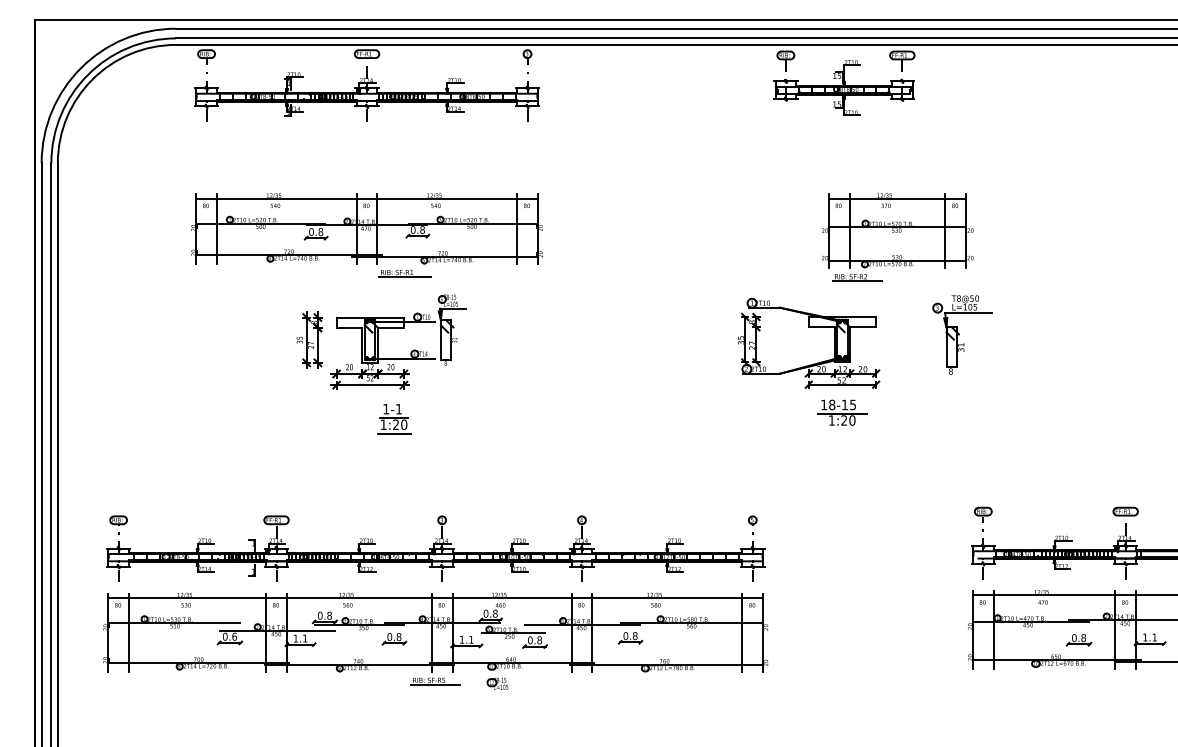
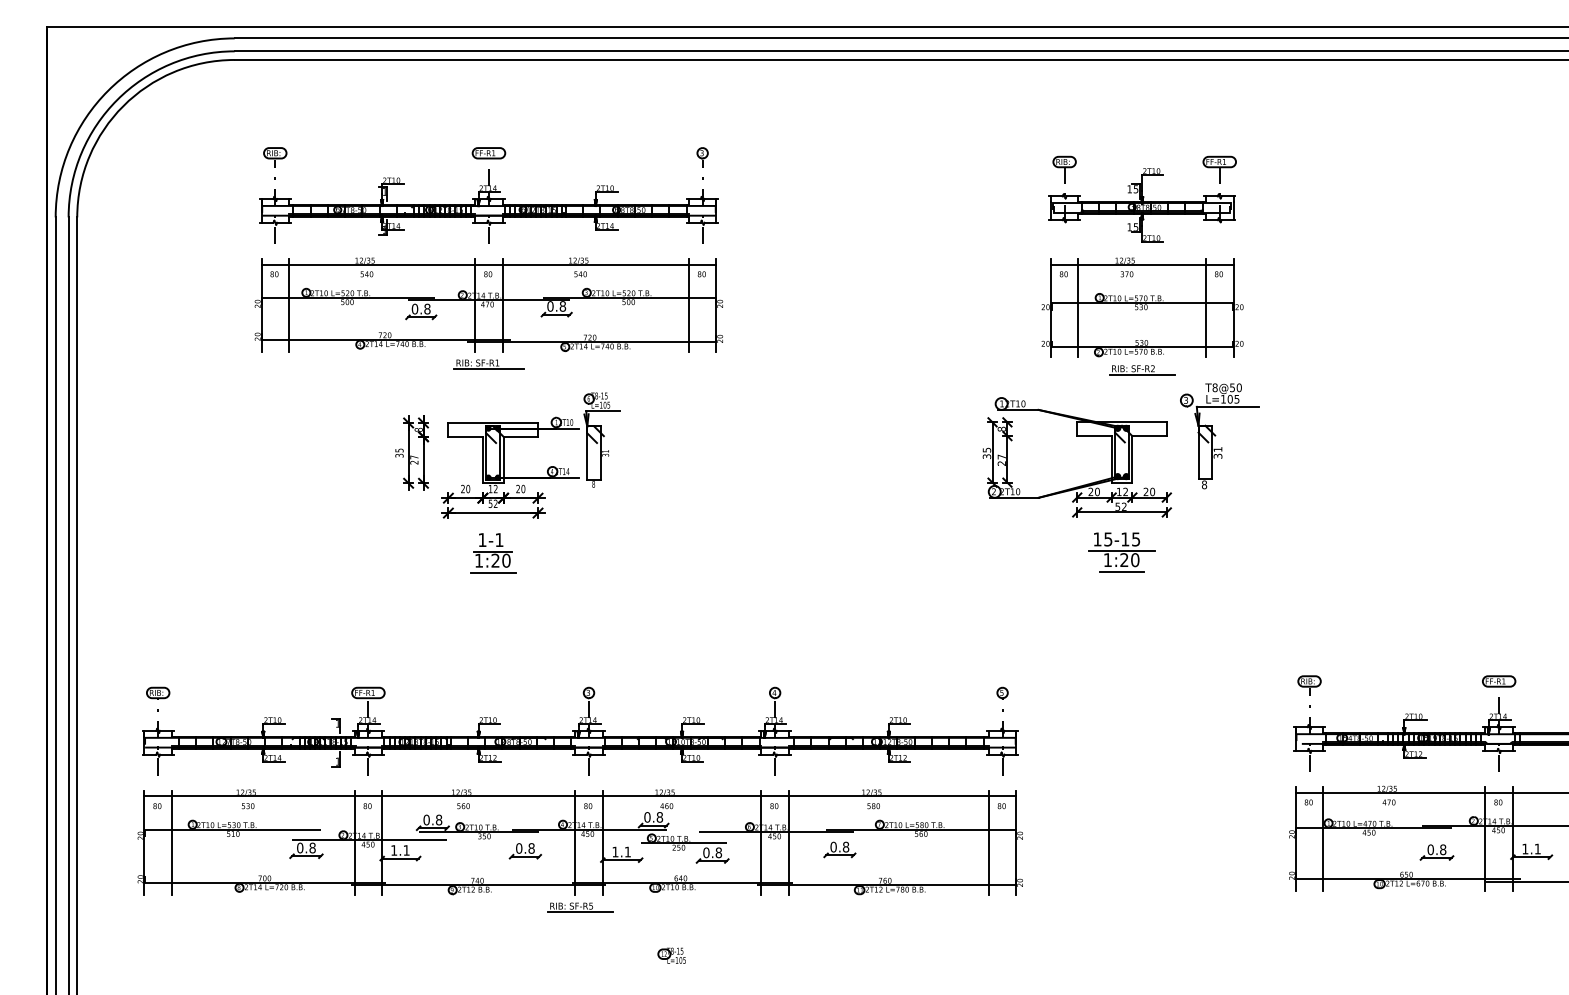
part: (844, 82) -> (1142, 198), moved
part: (366, 85) -> (488, 195), moved
part: (897, 230) -> (1142, 307), moved
part: (405, 273) -> (488, 364), moved
part: (962, 335) -> (1219, 436), moved
text: (832, 405) -> (1108, 539), 18-15 -> 15-15
part: (394, 419) -> (493, 553), moved
line: (842, 429) -> (1121, 572), added
text: (234, 636) -> (312, 847), 0.6 -> 0.8
part: (497, 683) -> (671, 955), moved

